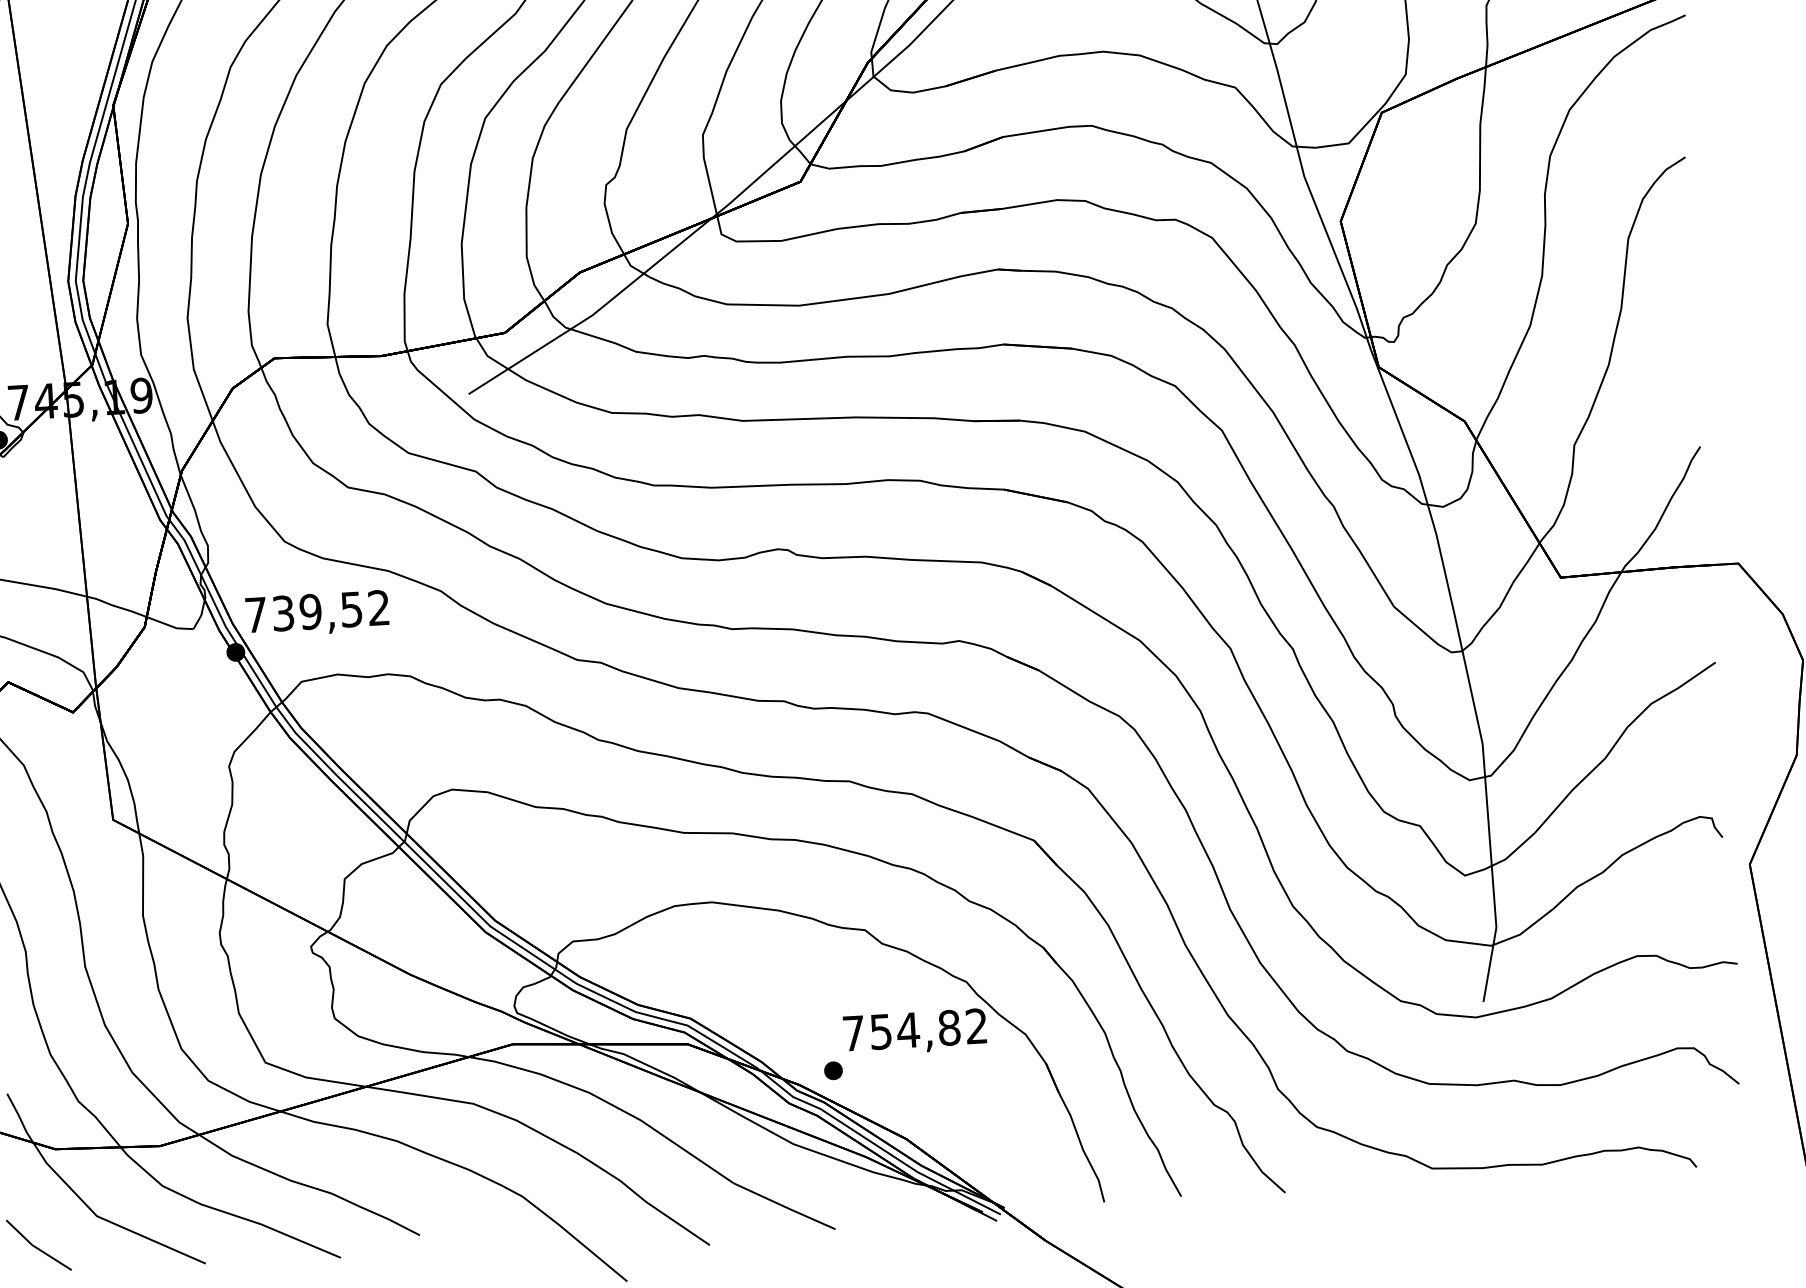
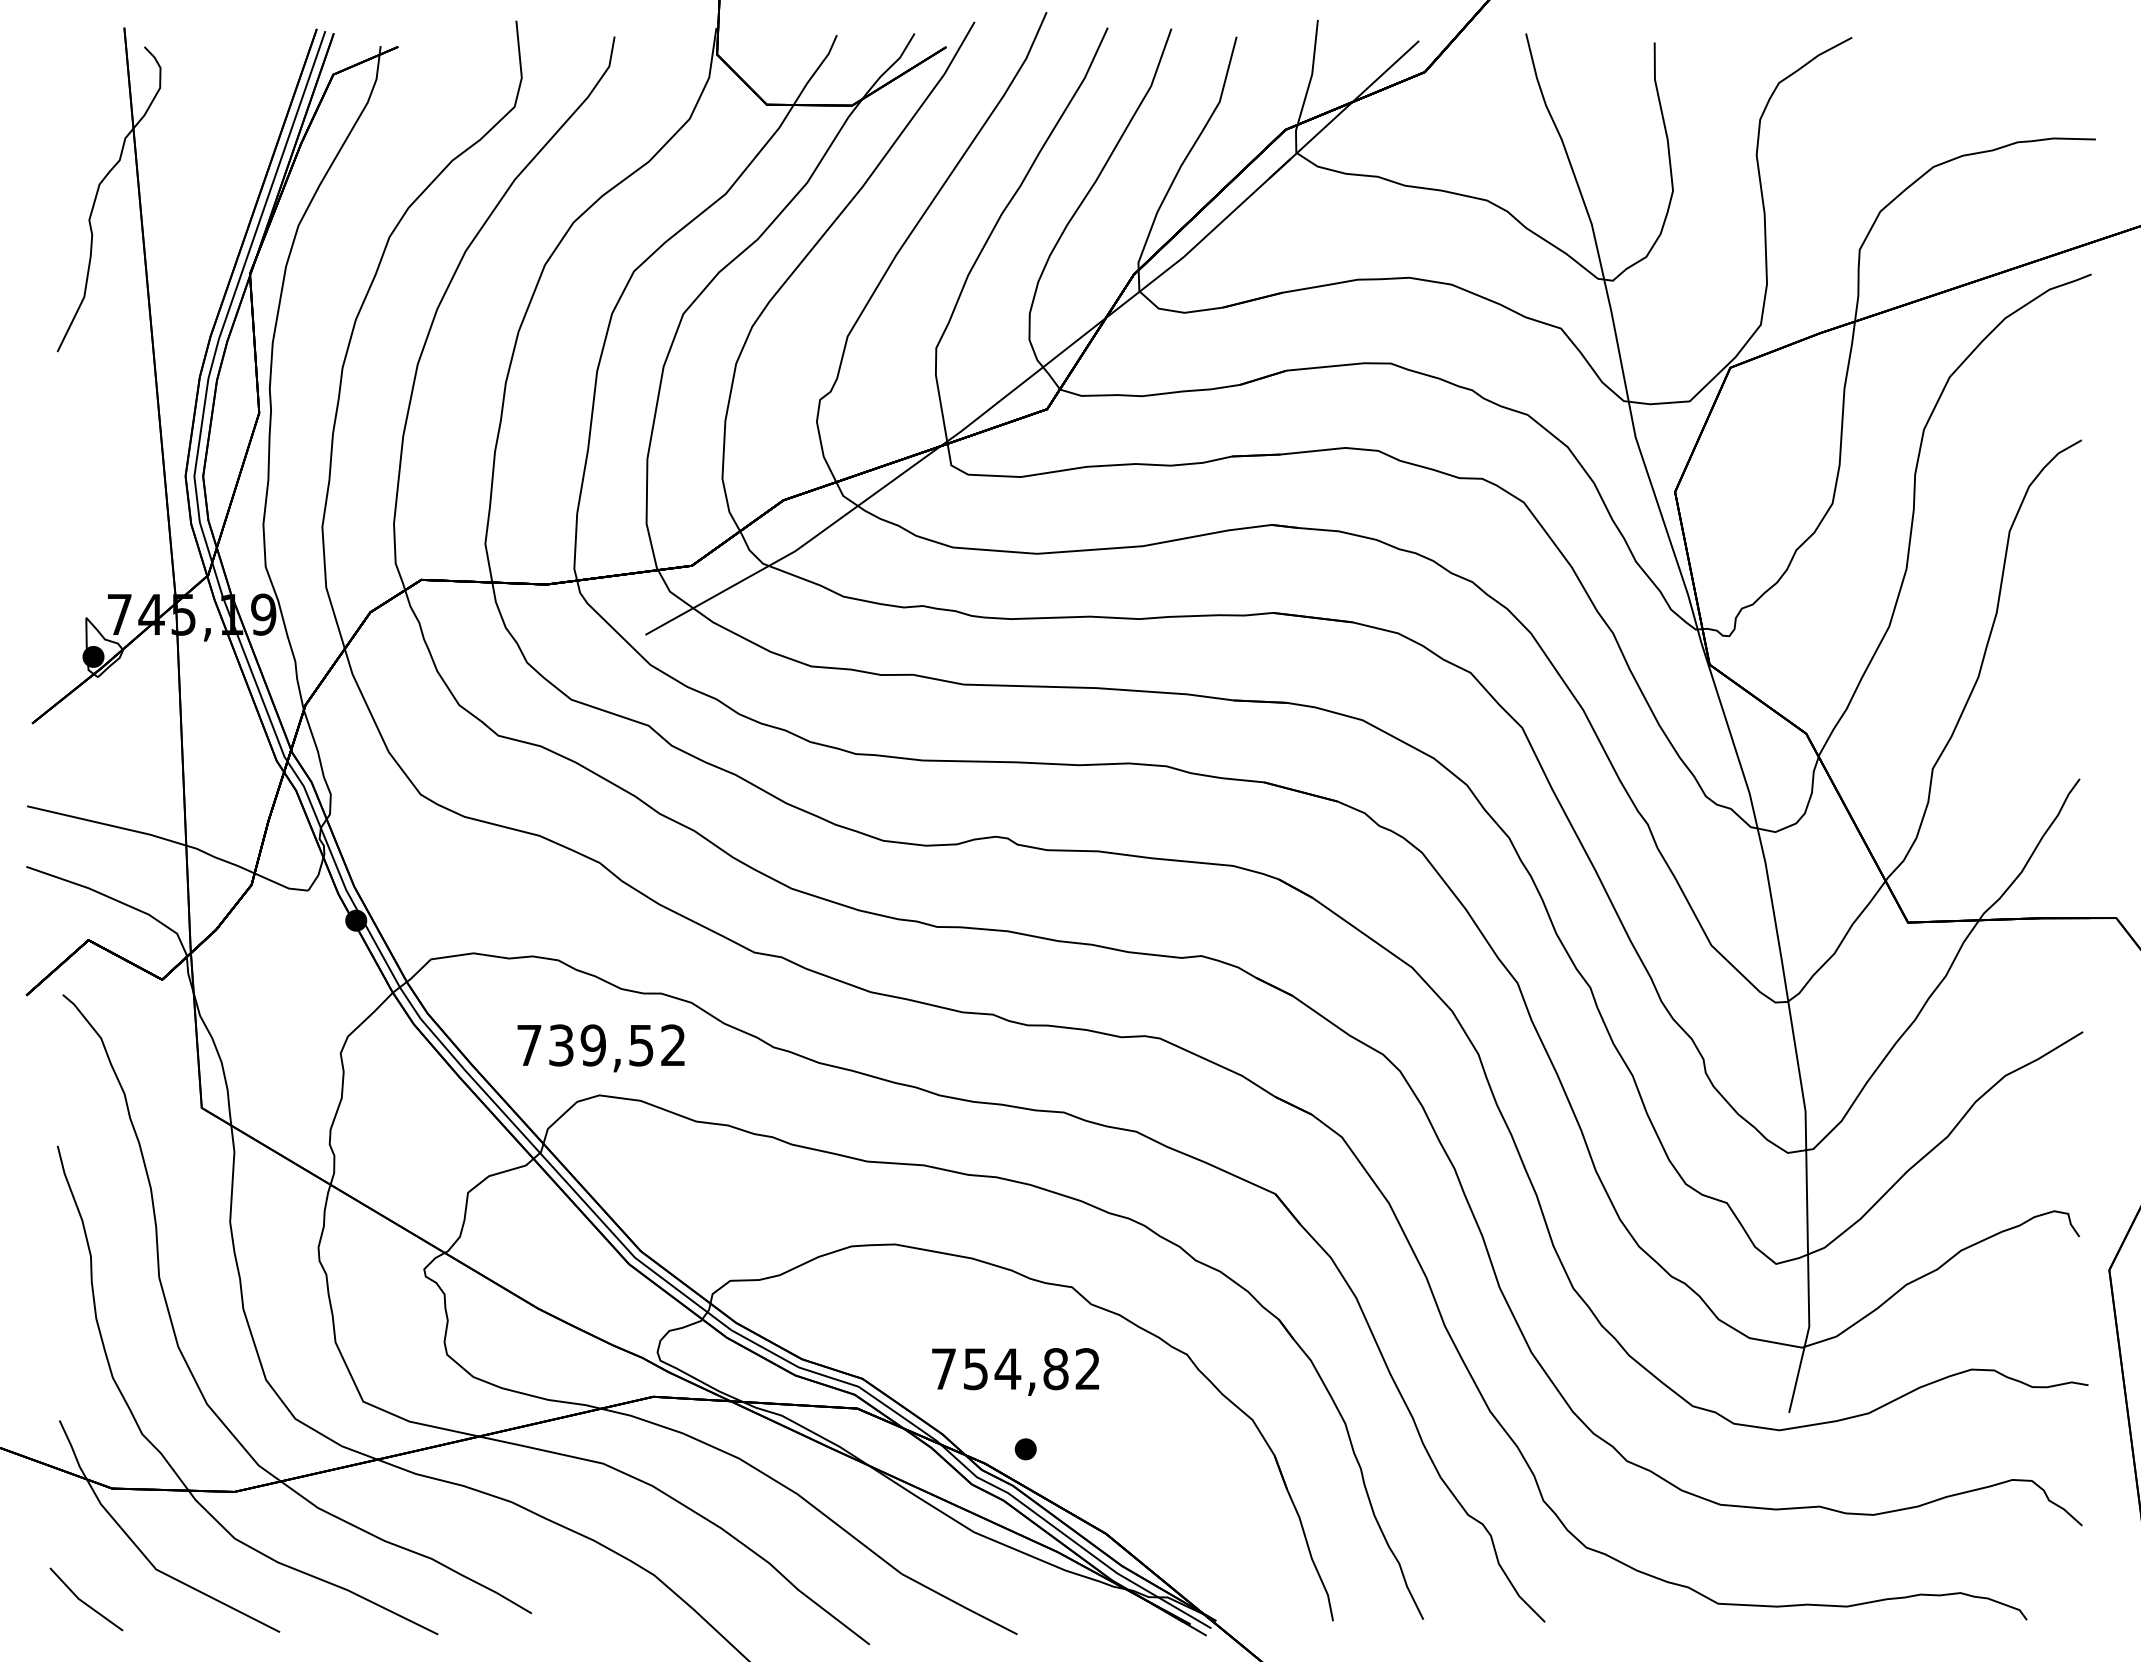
text: (316, 614) -> (600, 1048), moved
text: (914, 1031) -> (1015, 1371), moved

